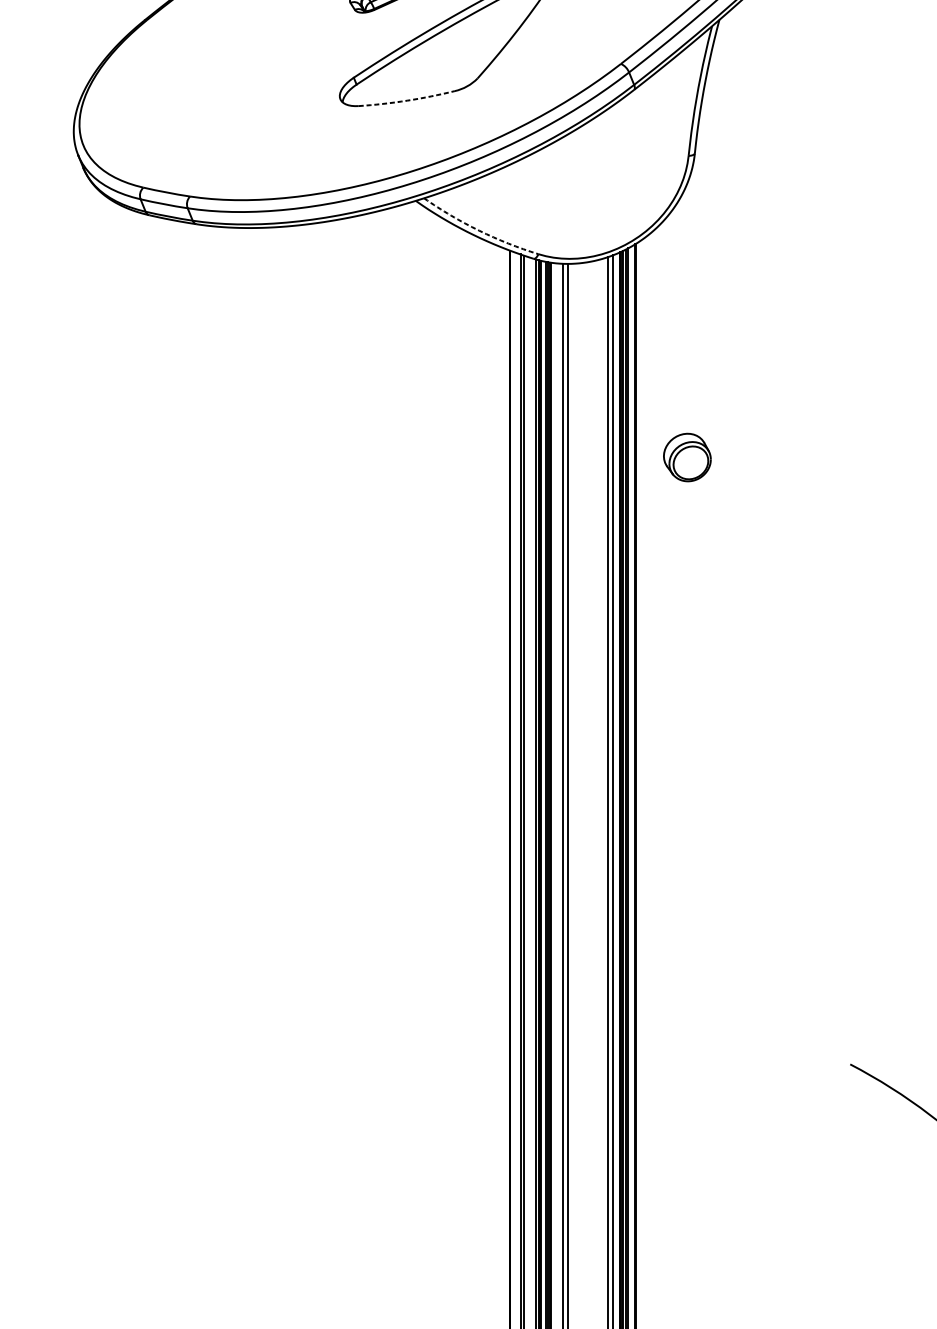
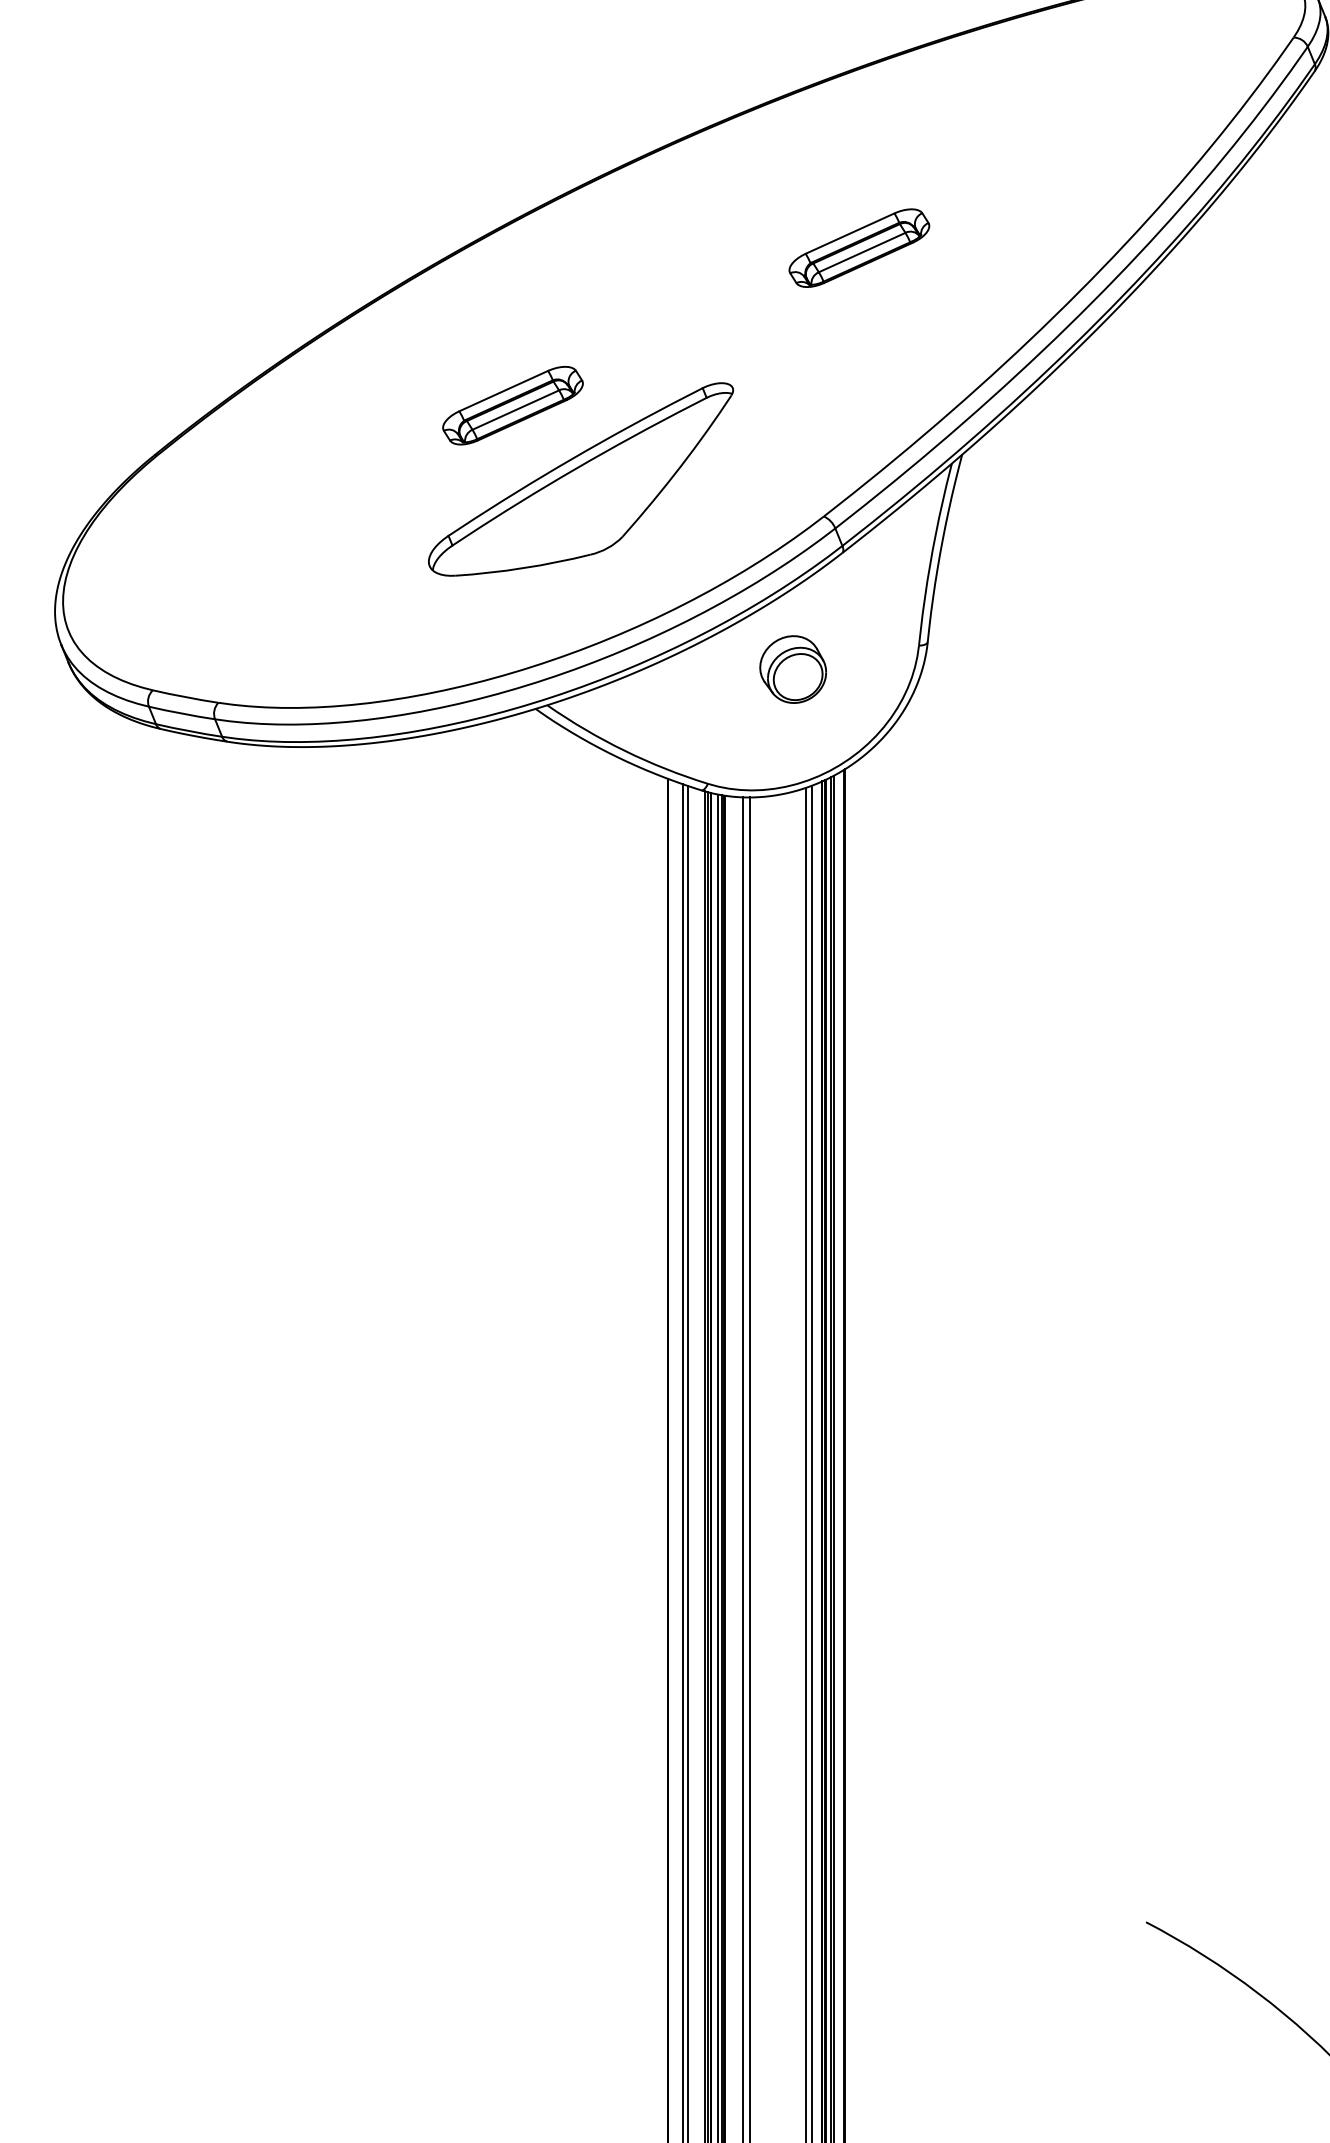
arc: (407, 100) -> (523, 568), dashed -> solid
arc: (479, 230) -> (624, 750), dashed -> solid
part: (687, 457) -> (793, 669), moved

